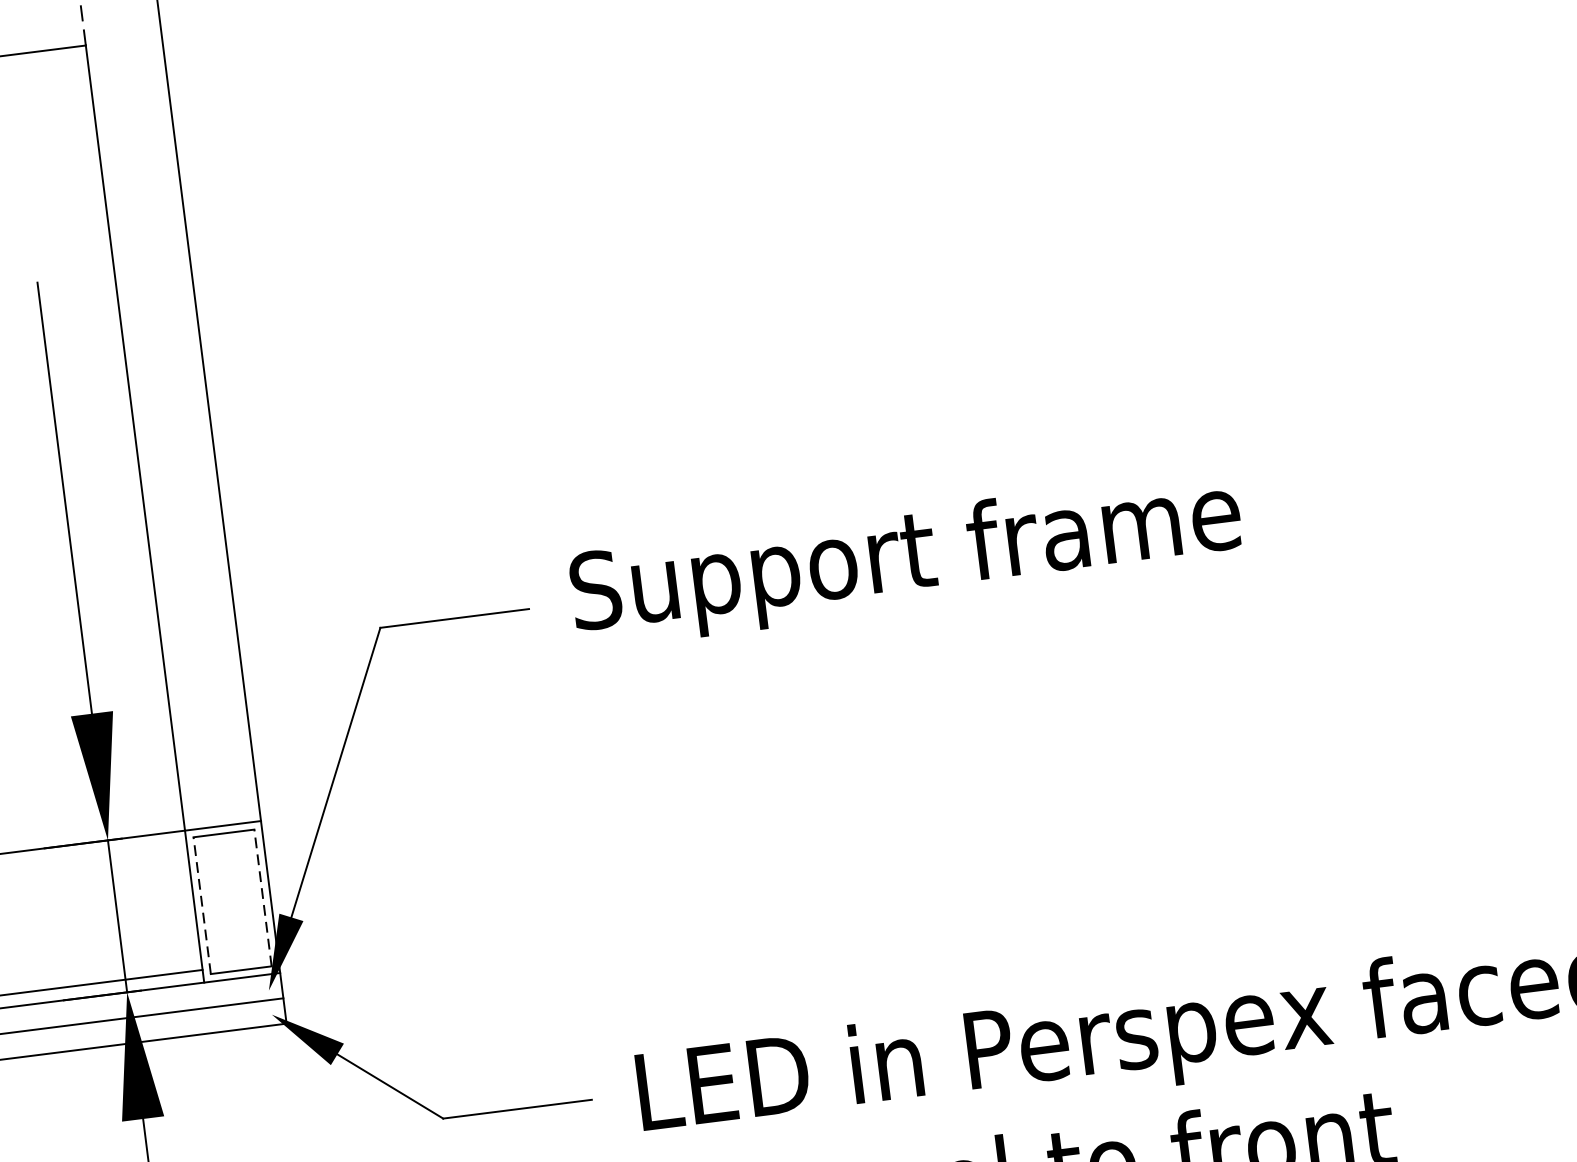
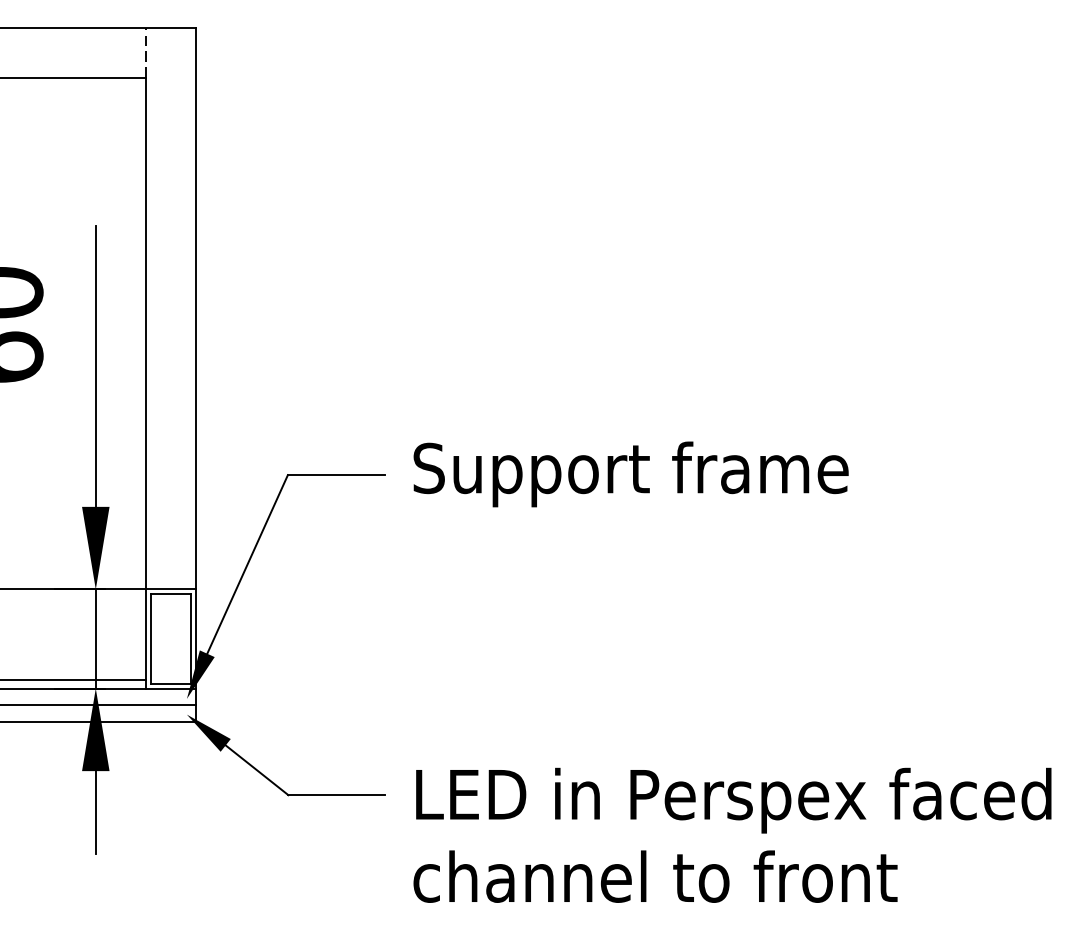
line: (262, 898) -> (190, 639), dashed -> solid
line: (203, 906) -> (151, 639), dashed -> solid

